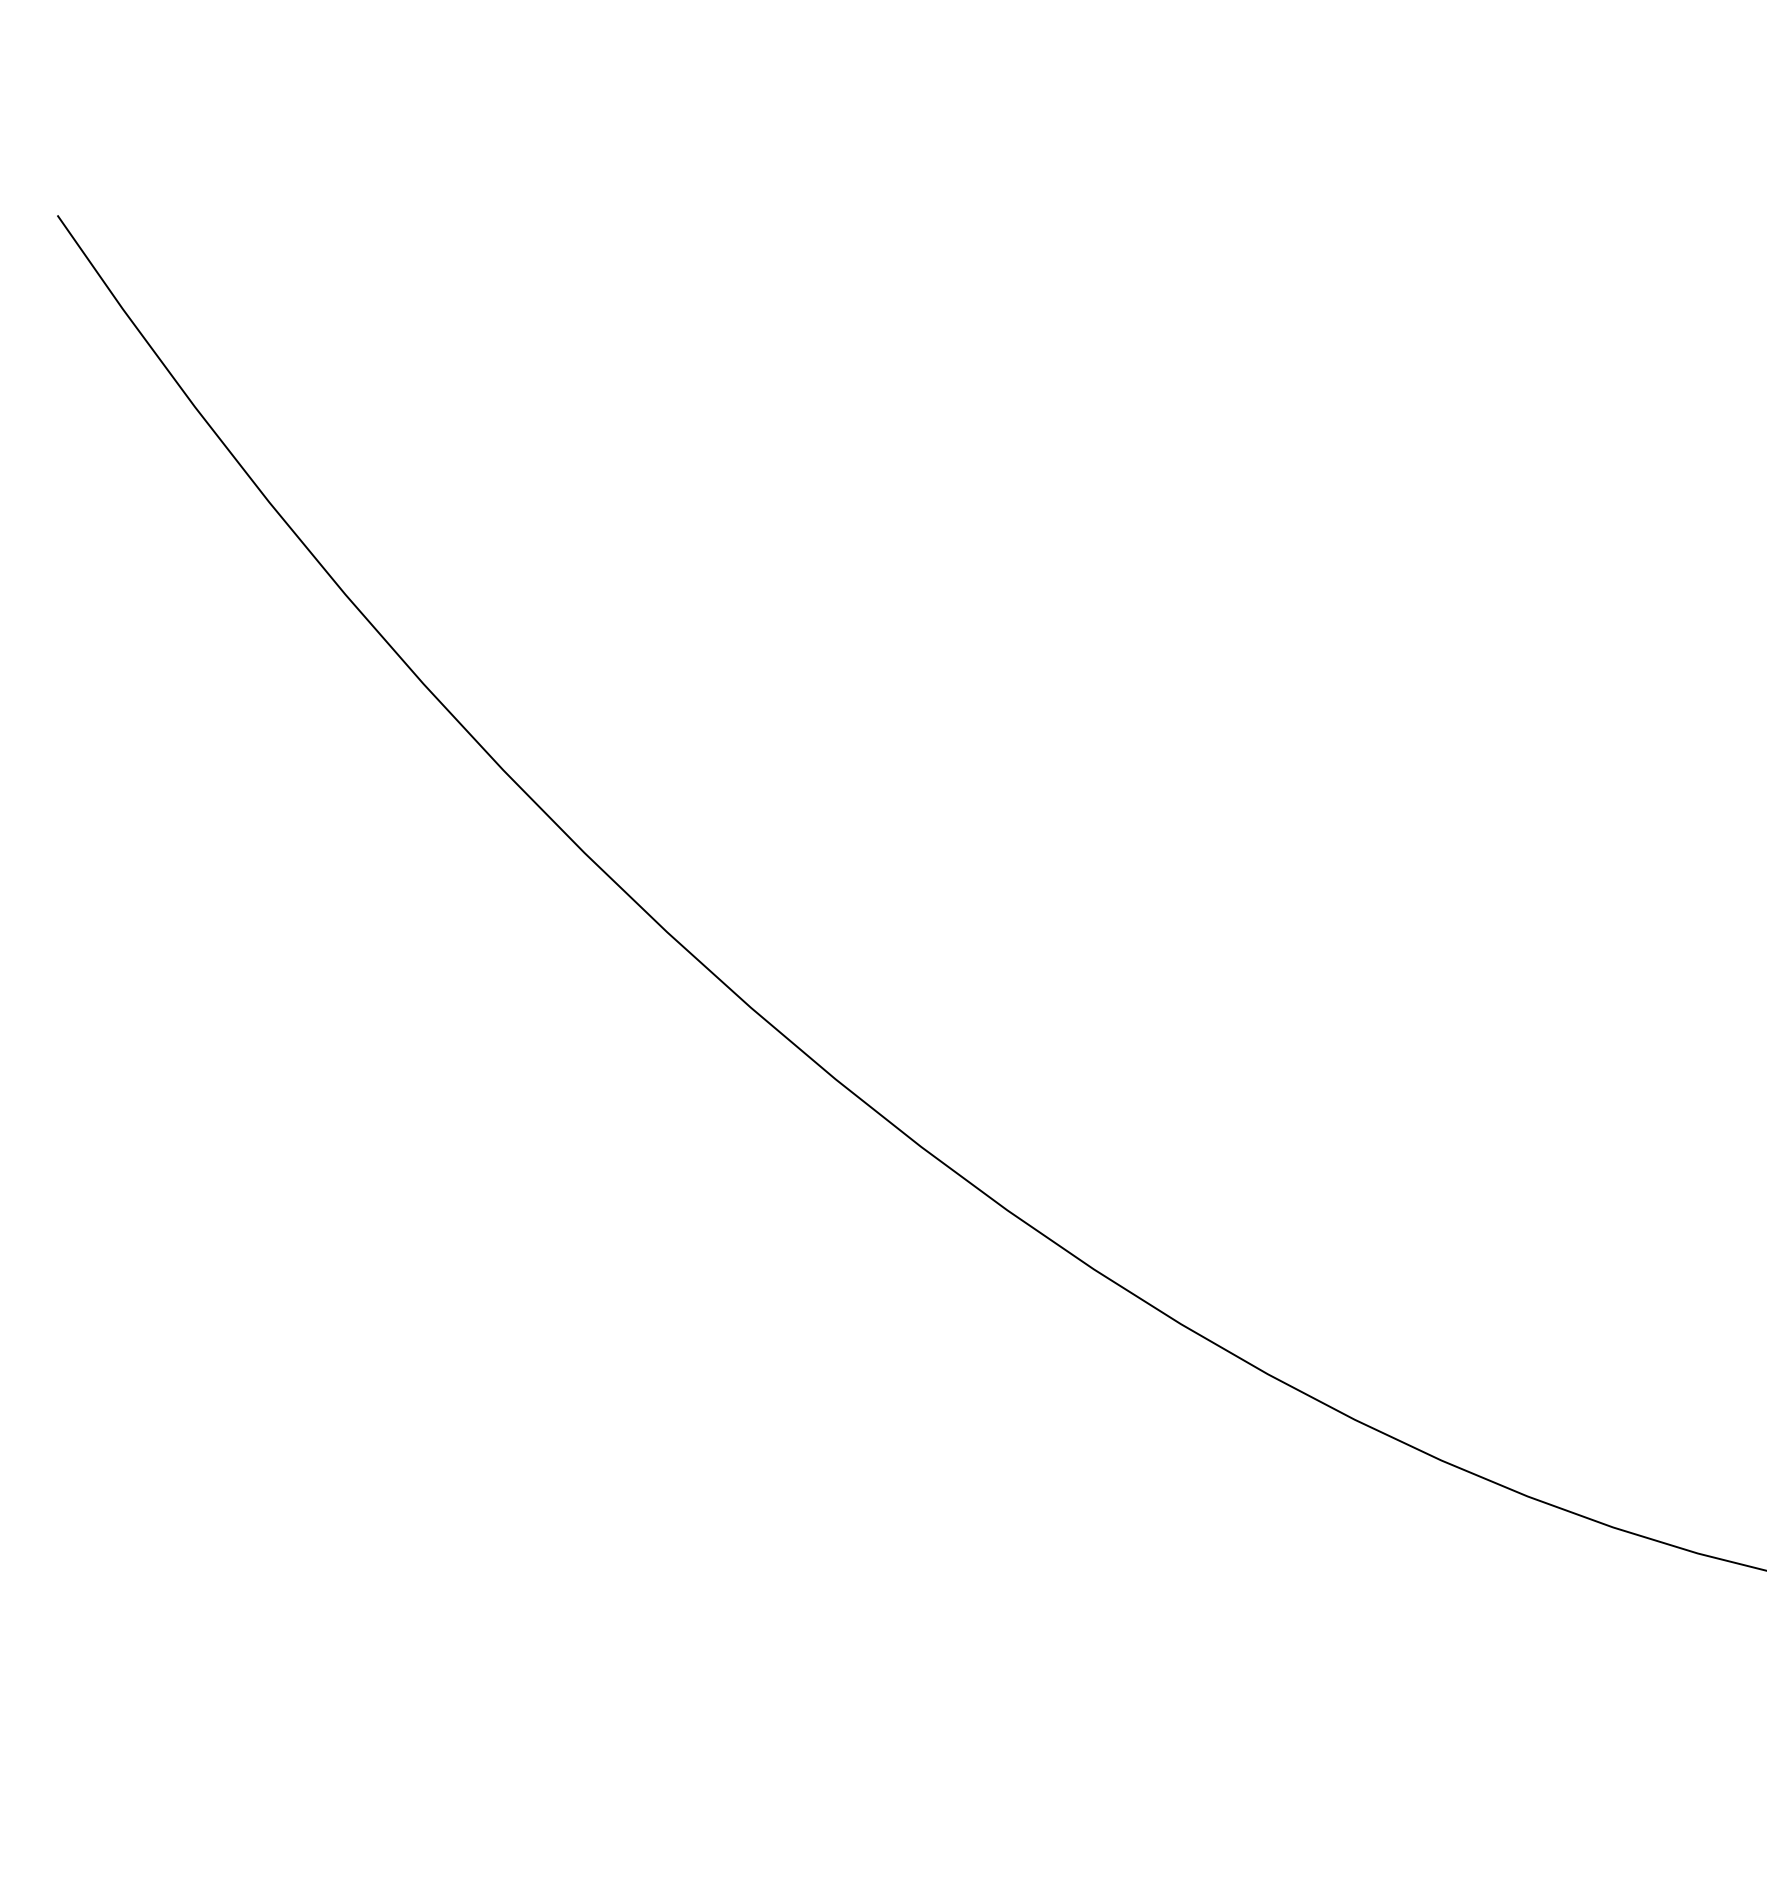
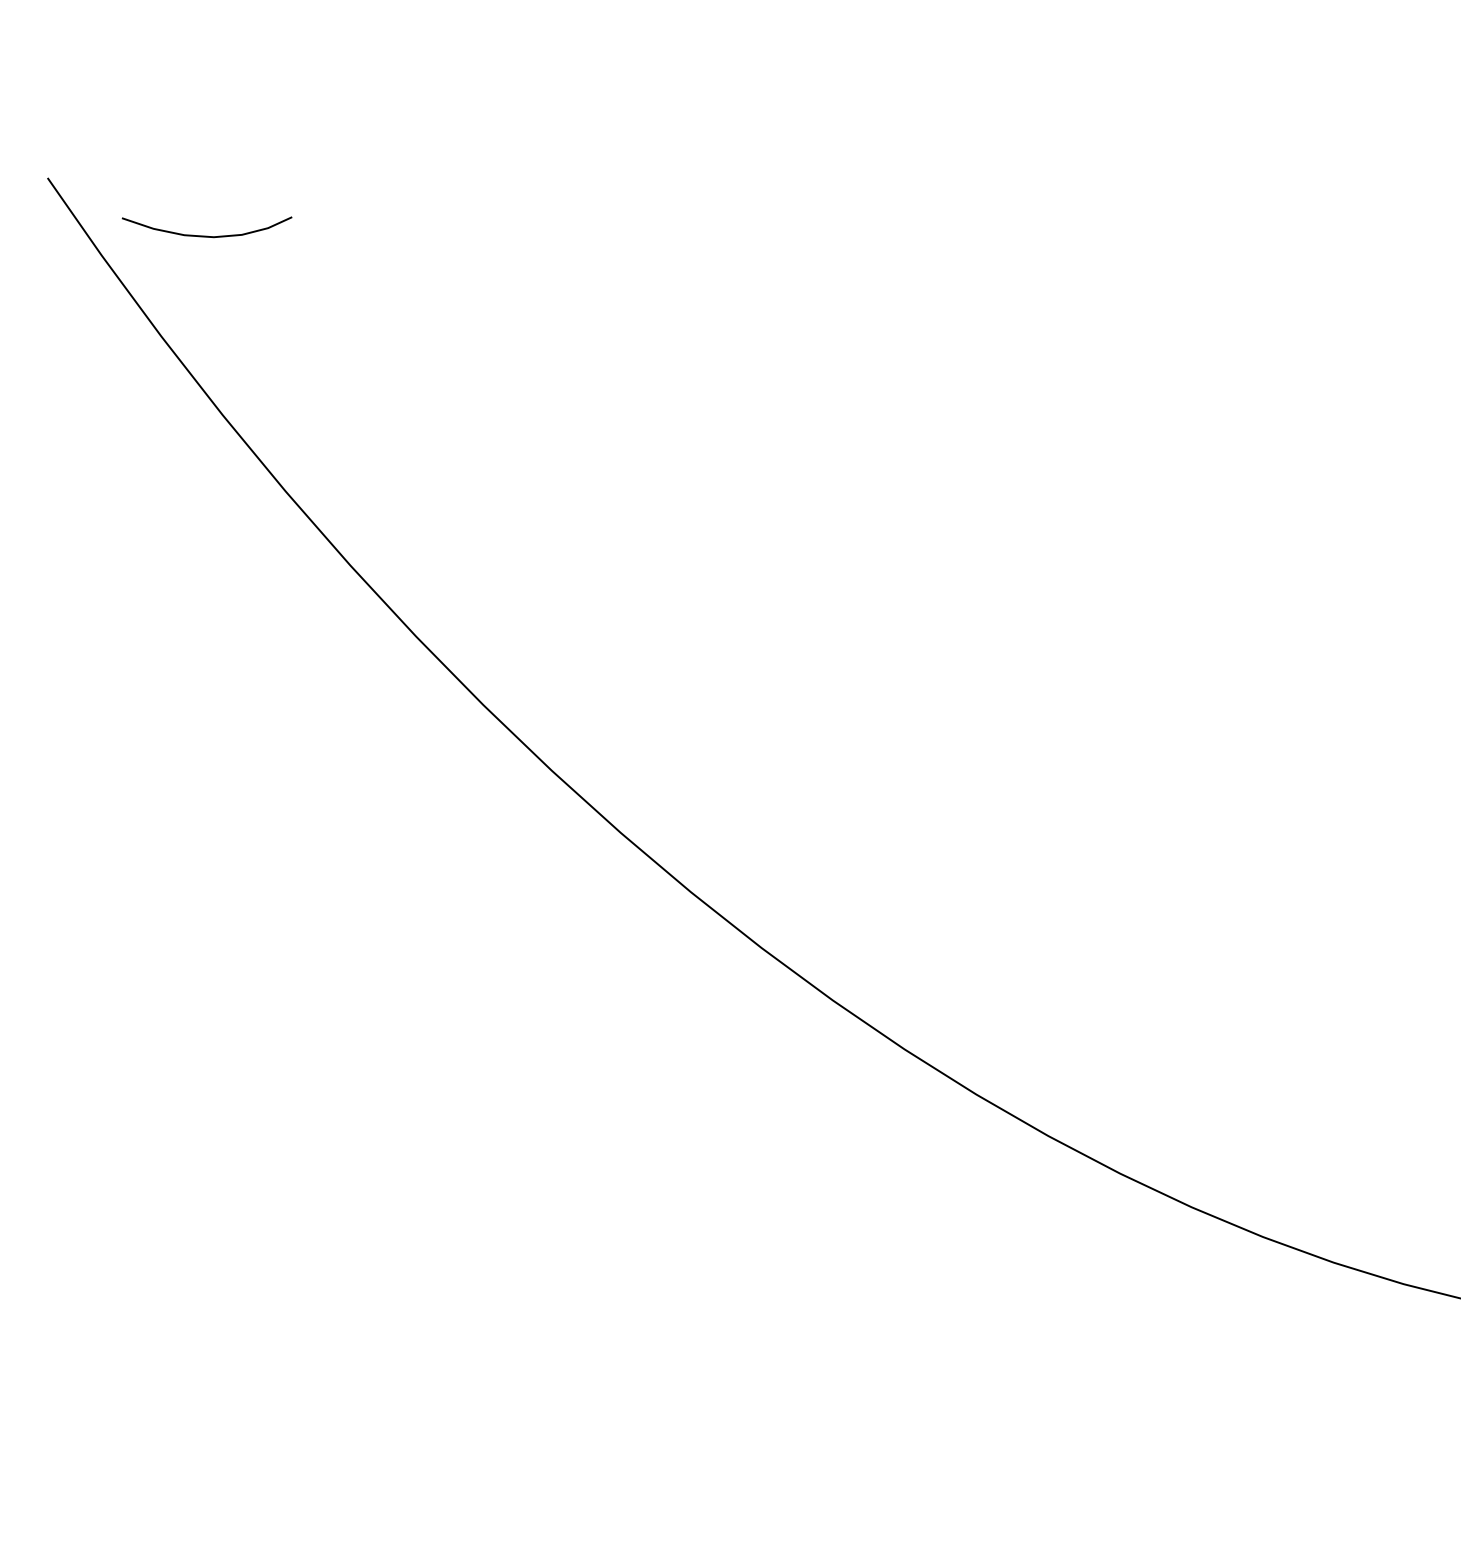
curve: (250, 285) -> (207, 235), added

